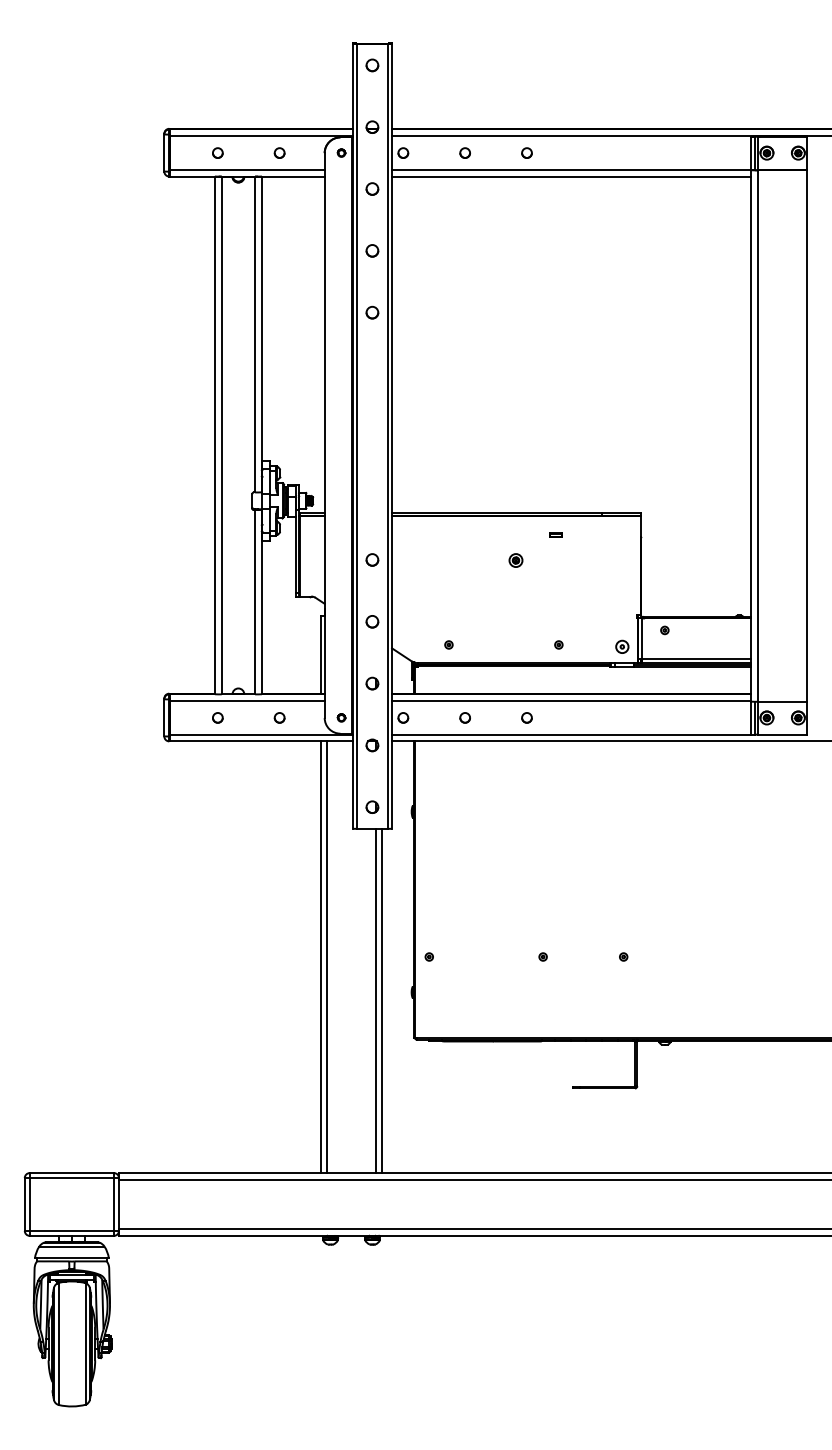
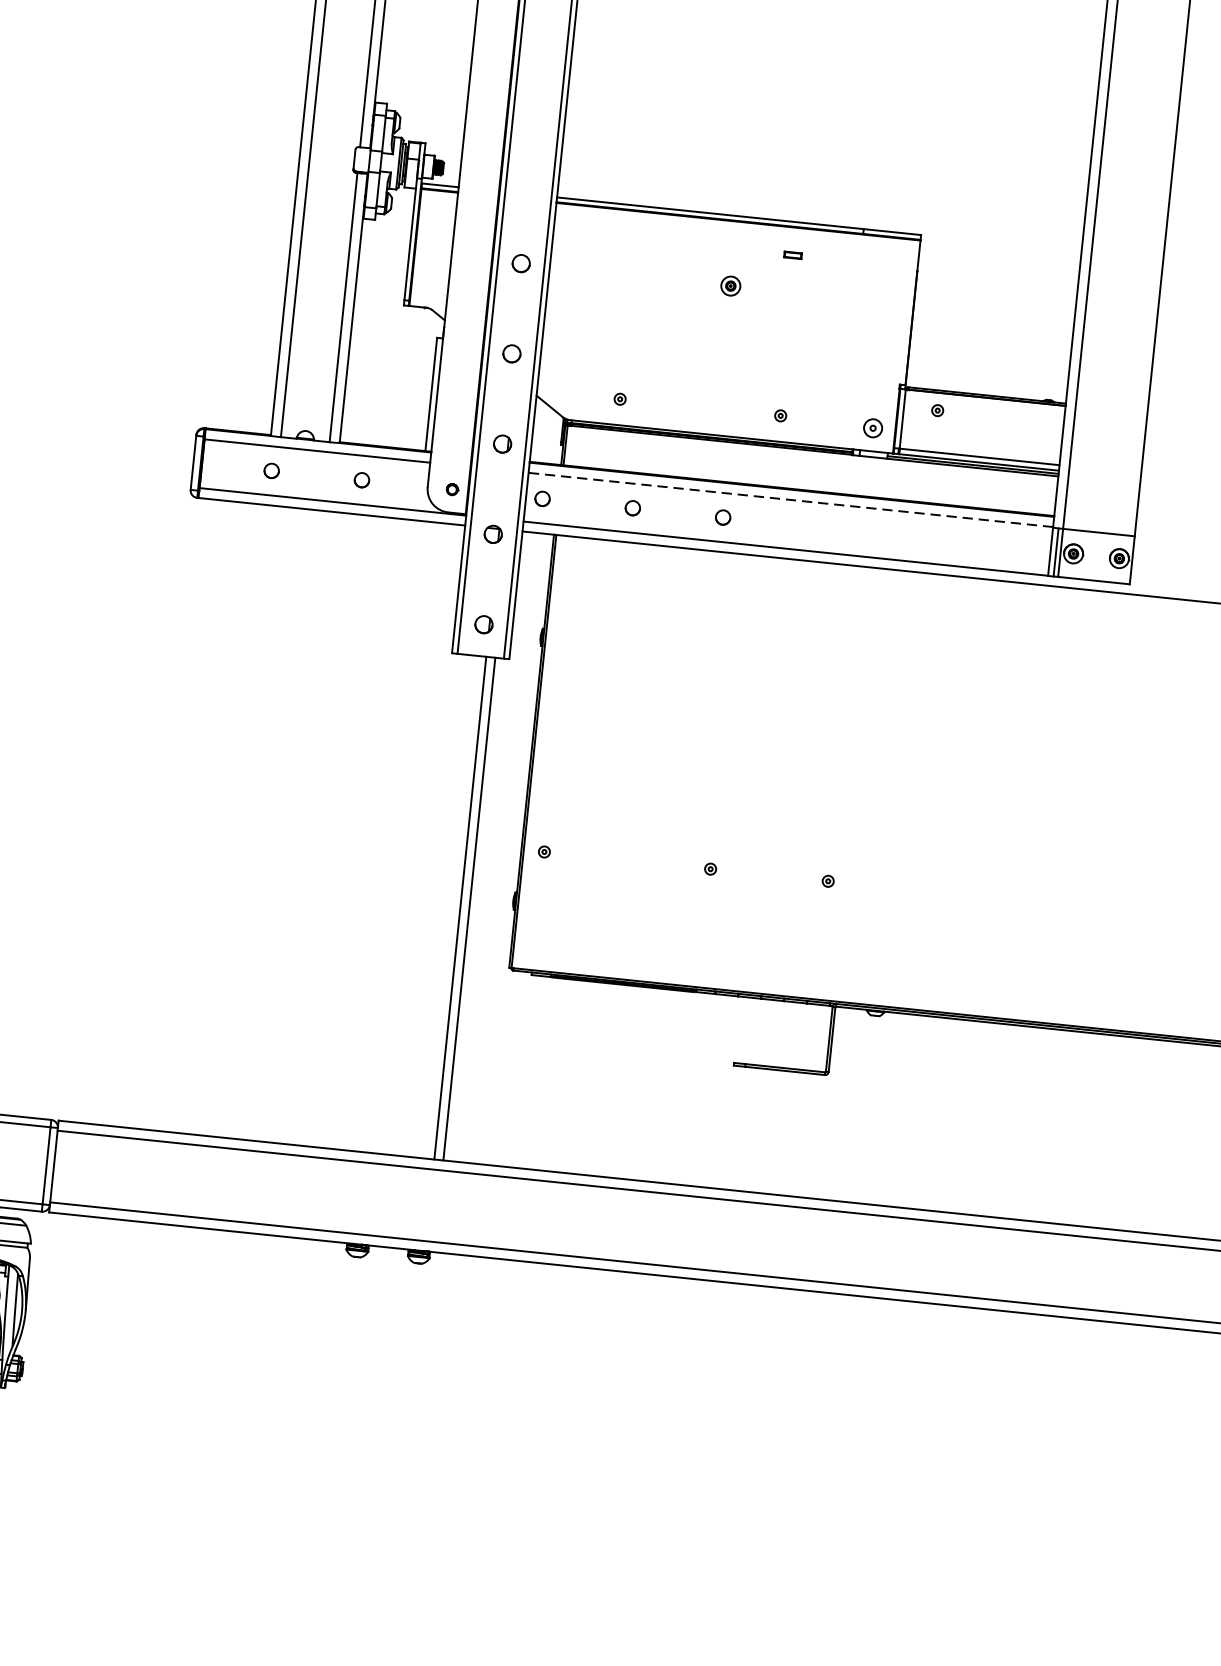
line: (571, 701) -> (790, 500), solid -> dashed
line: (320, 957) -> (385, 836), removed
line: (326, 957) -> (394, 837), removed

